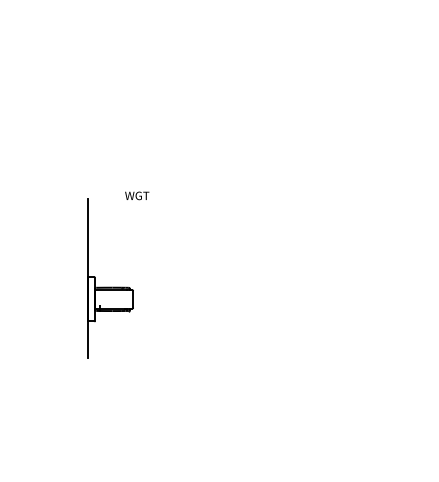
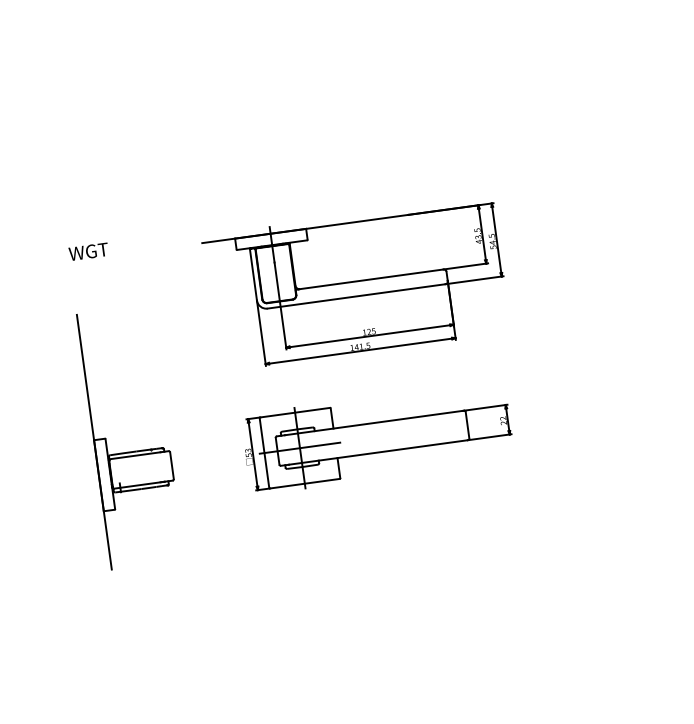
text: (137, 195) -> (89, 251), moved
part: (260, 203) -> (355, 283), added
part: (260, 298) -> (376, 436), added

